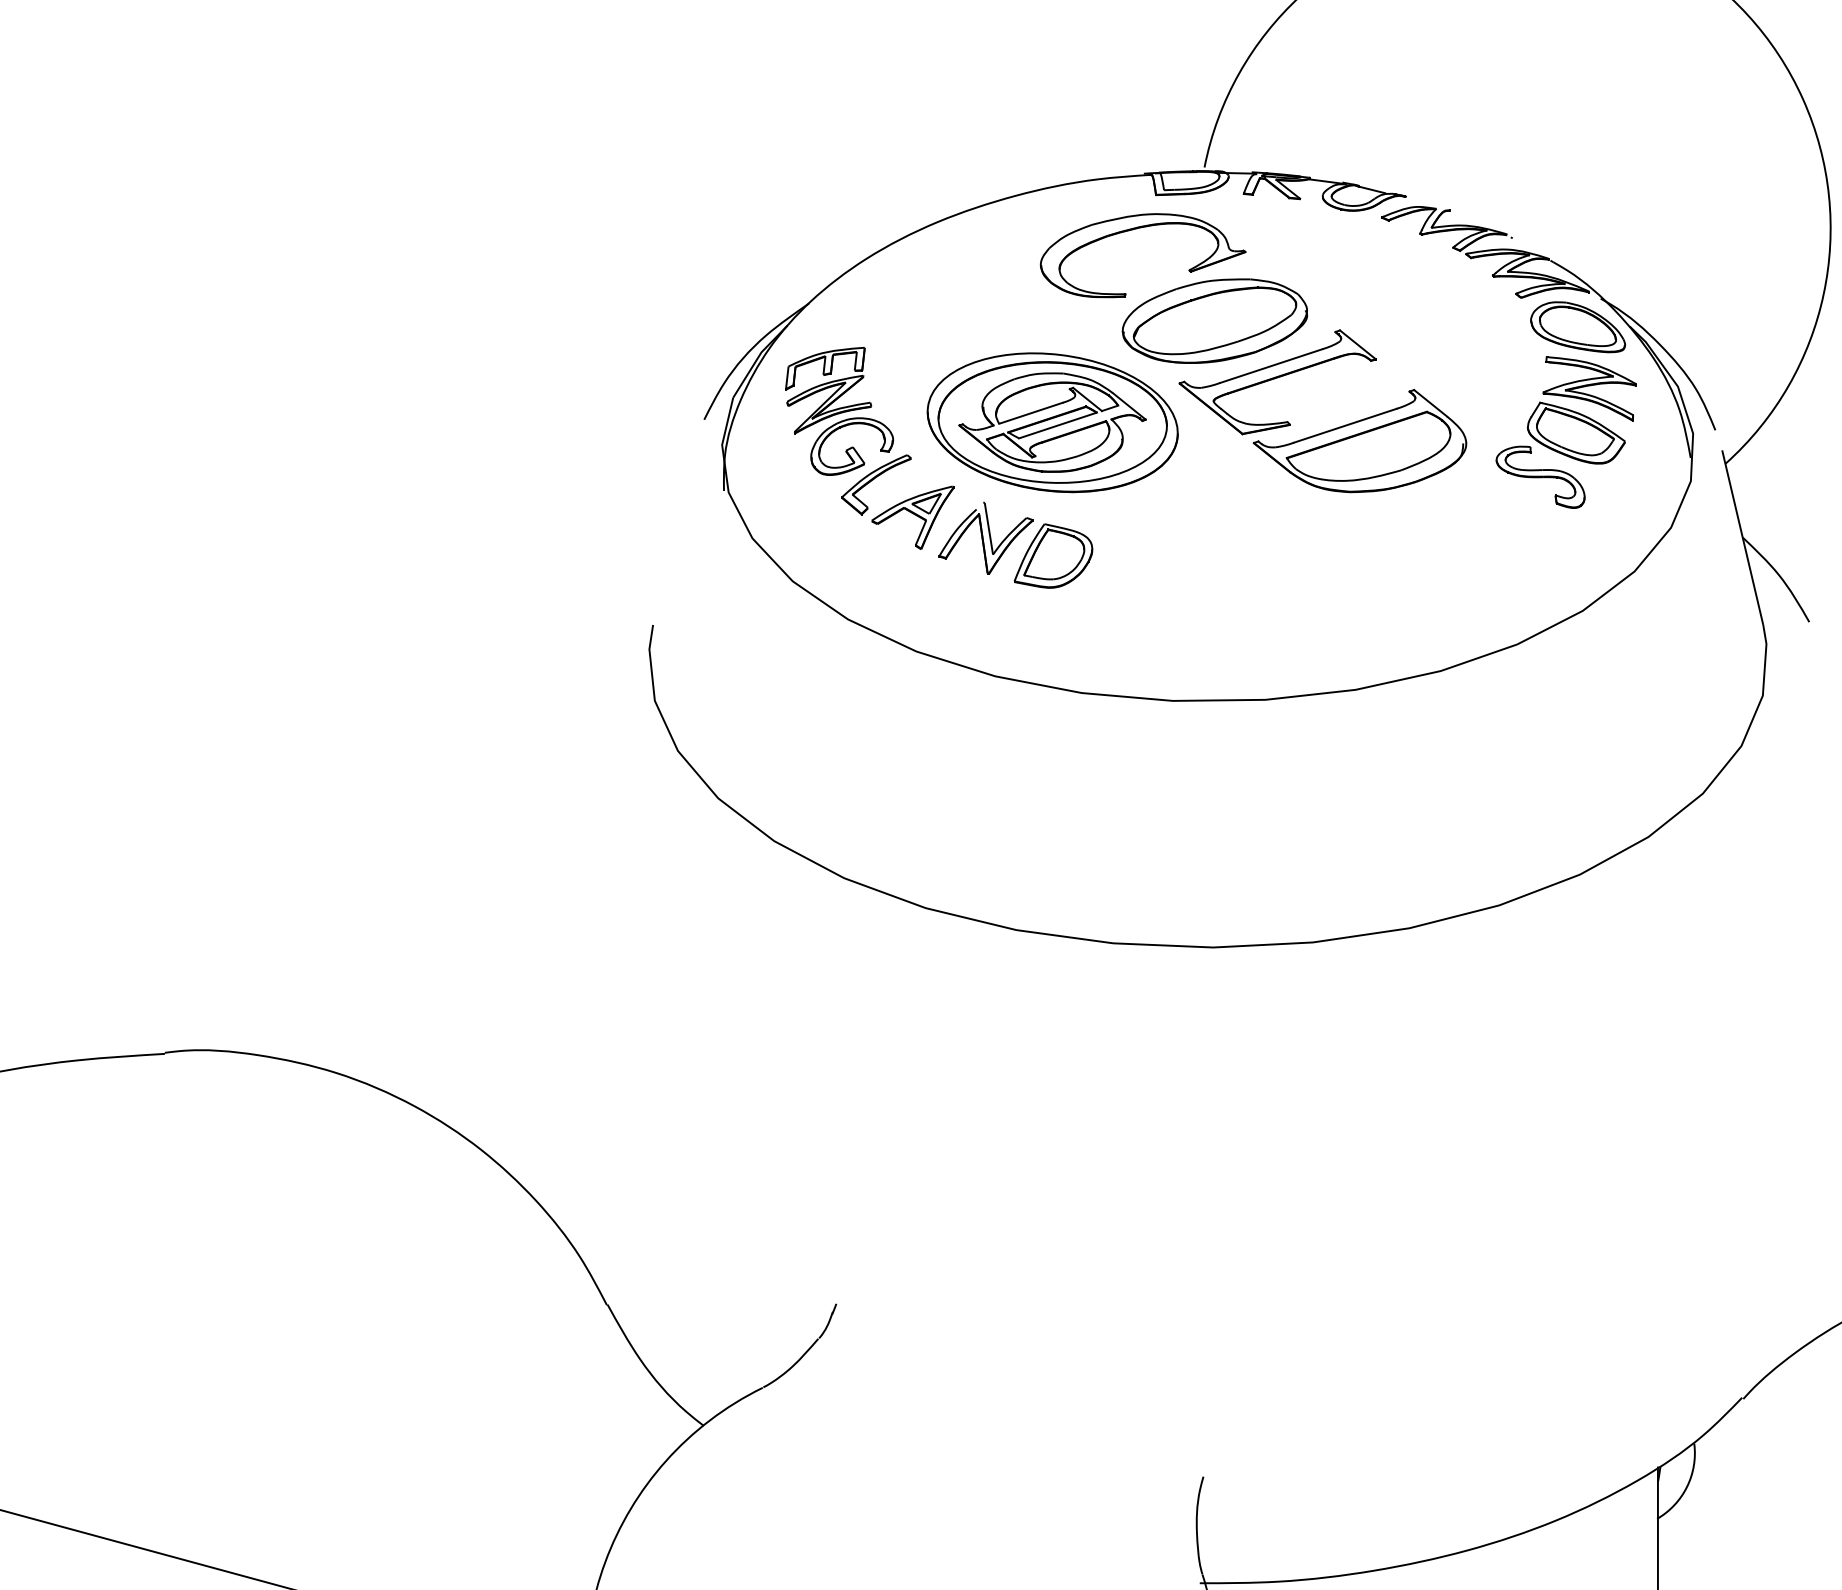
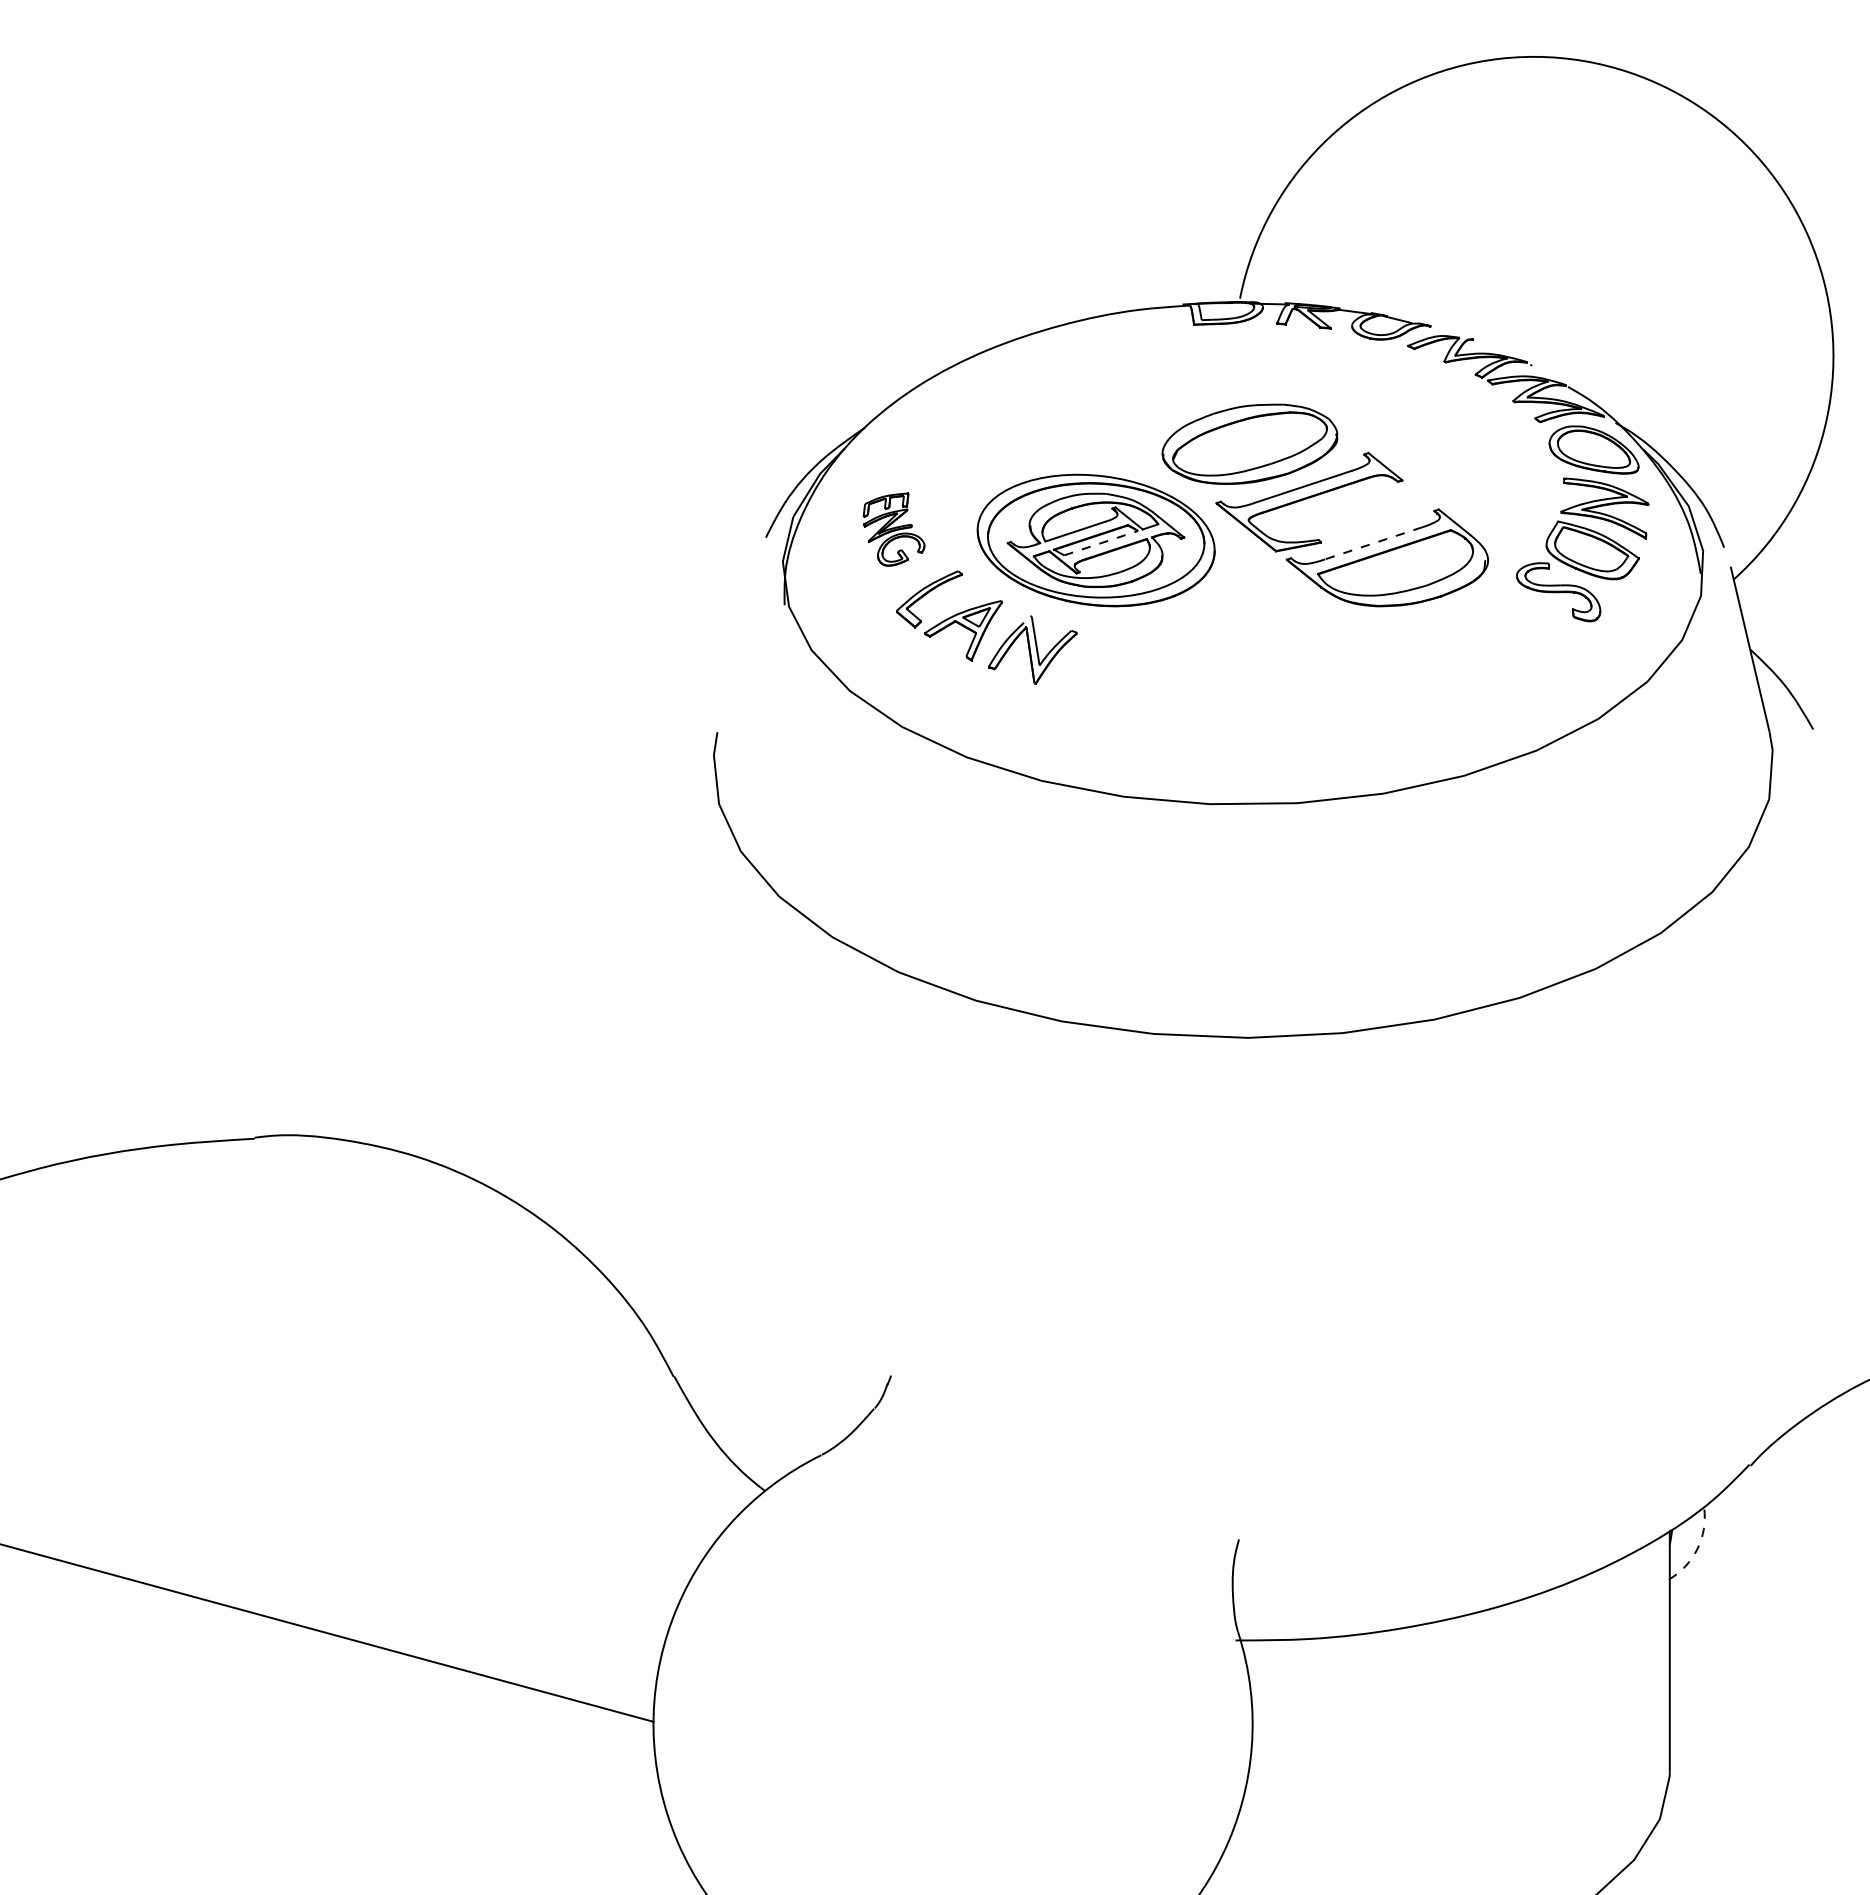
part: (1136, 229) -> (1175, 357), removed
part: (838, 411) -> (893, 529), size x0.6
line: (1058, 425) -> (1101, 543), solid -> dashed
line: (1345, 425) -> (1373, 543), solid -> dashed
part: (1053, 555) -> (1096, 666), removed
arc: (1687, 1487) -> (1697, 1549), solid -> dashed

